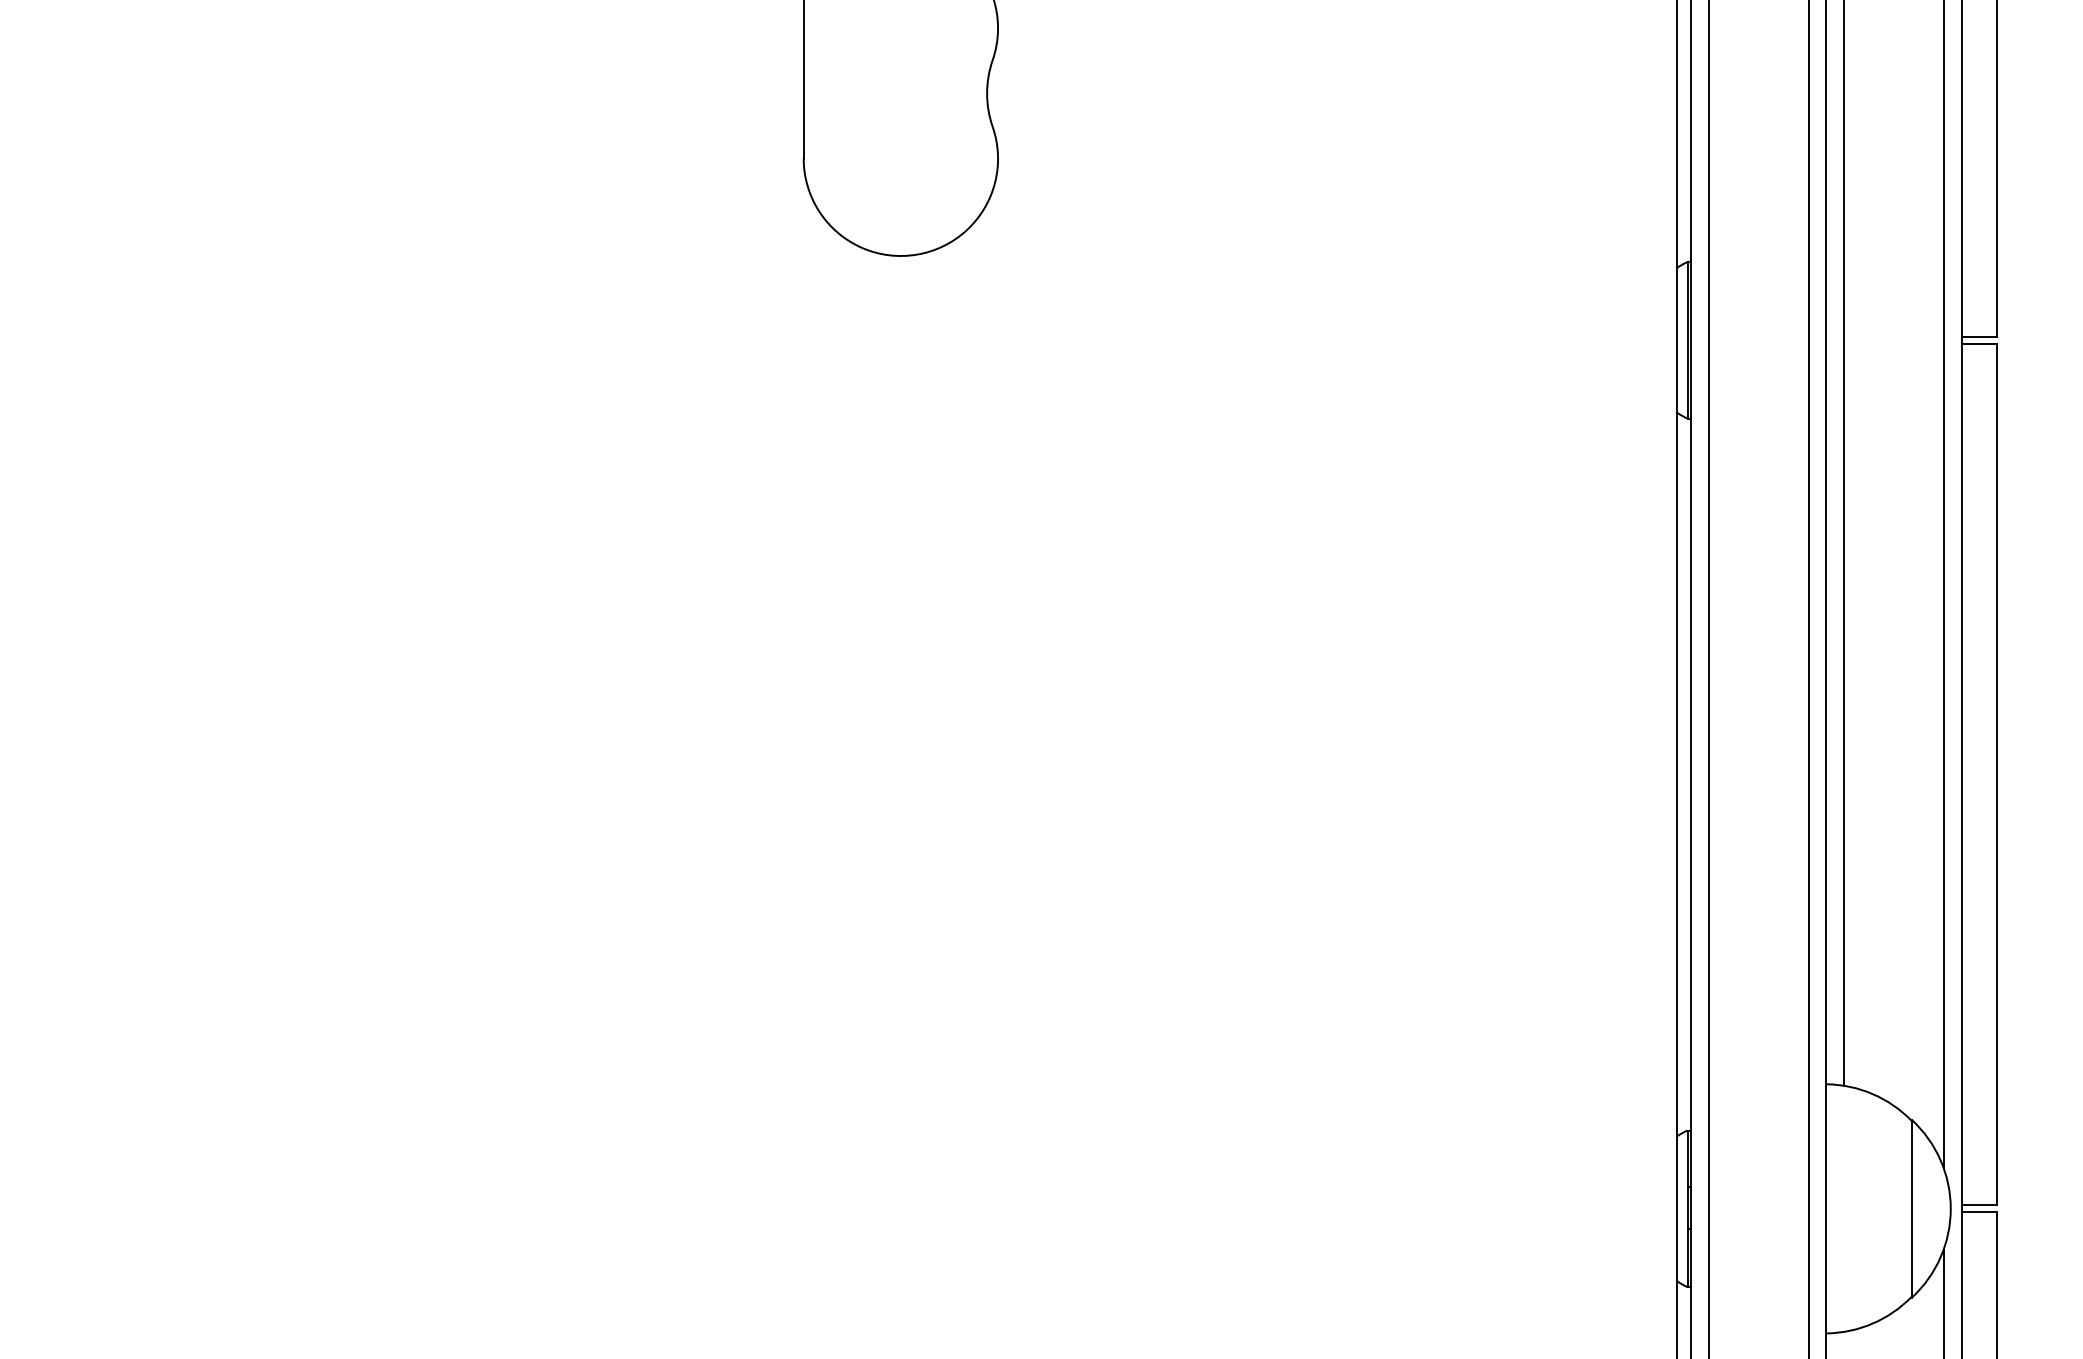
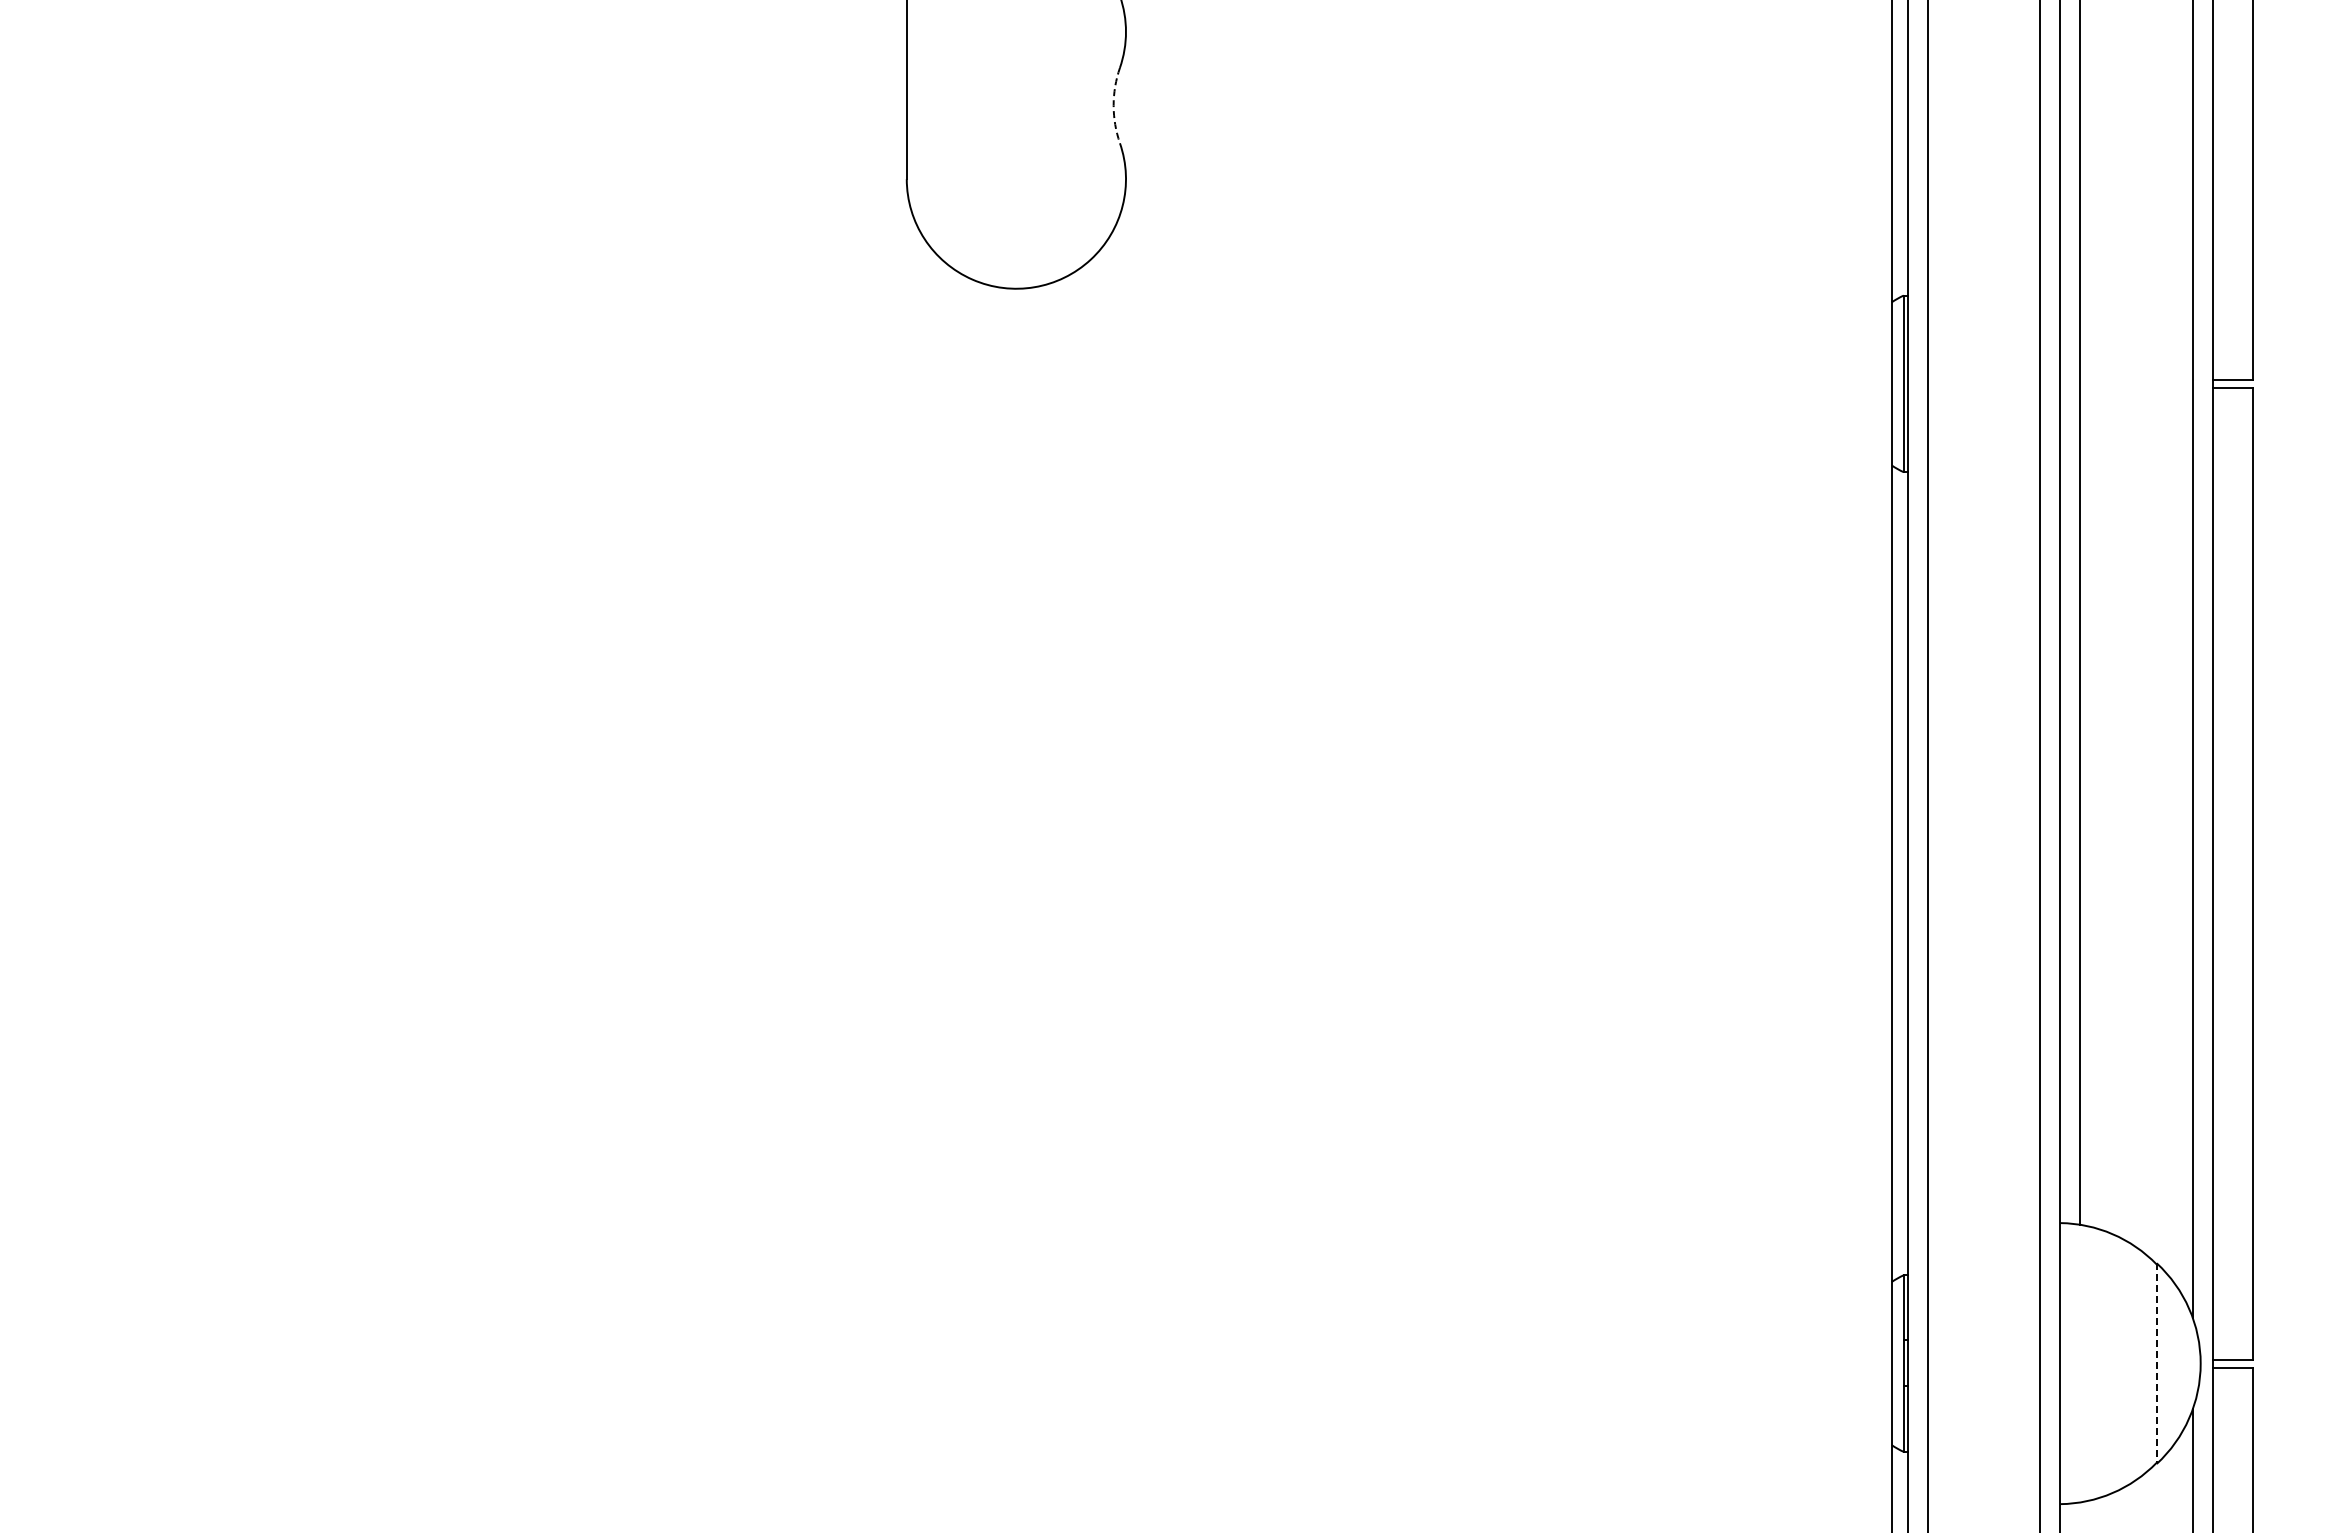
arc: (986, 93) -> (1113, 105), solid -> dashed
line: (1911, 1209) -> (2156, 1364), solid -> dashed

